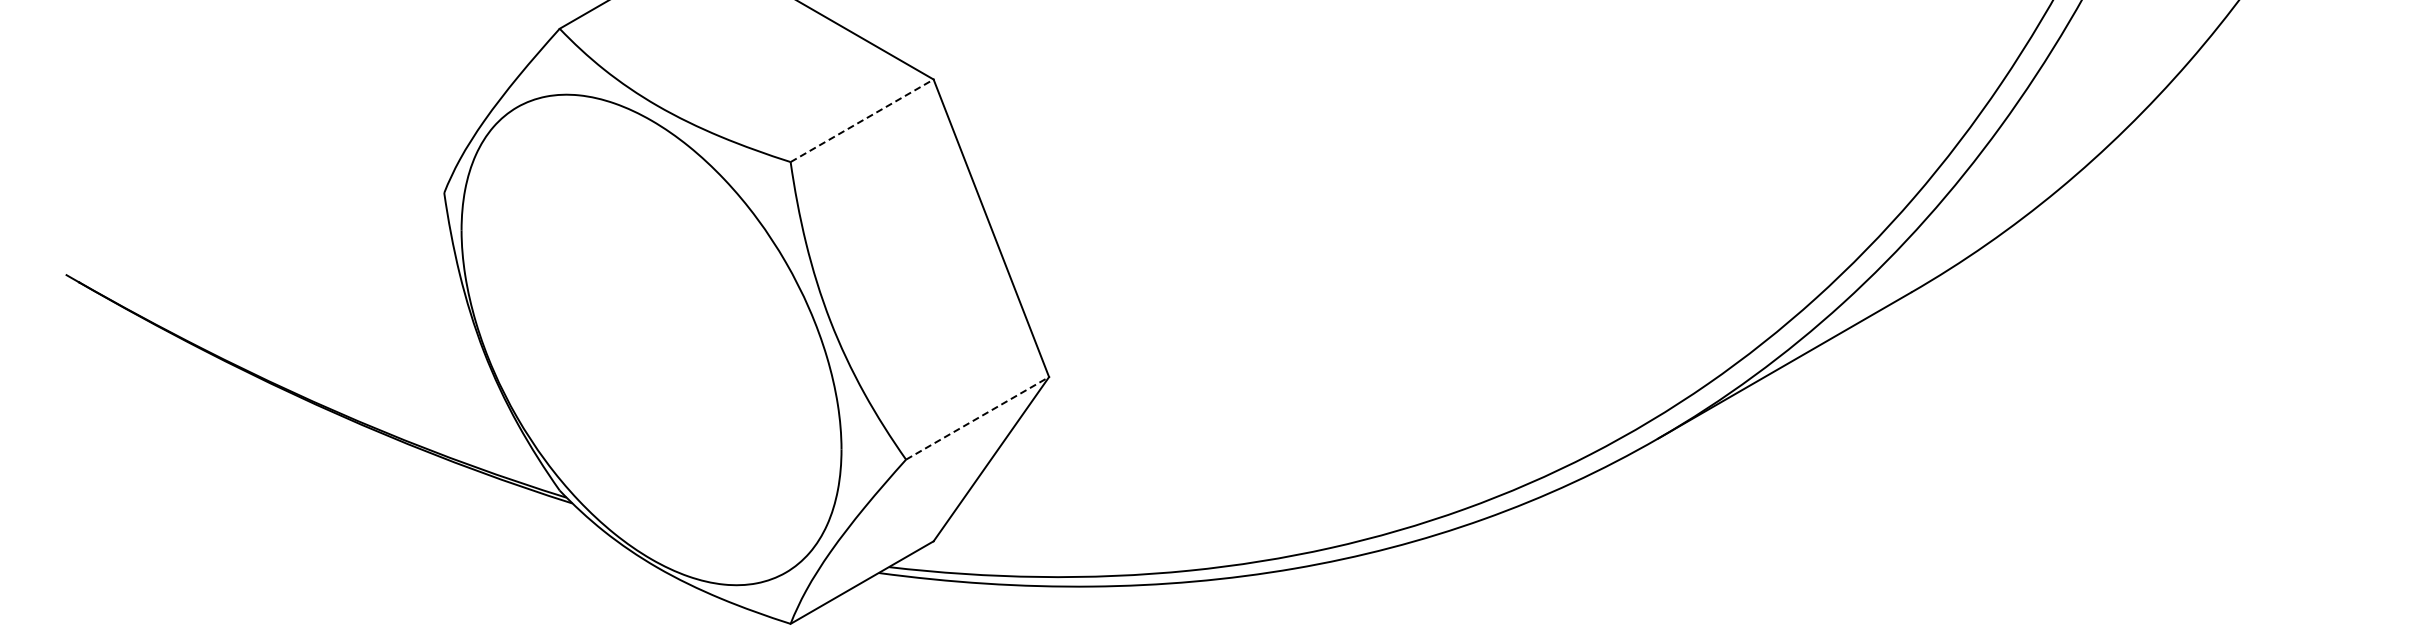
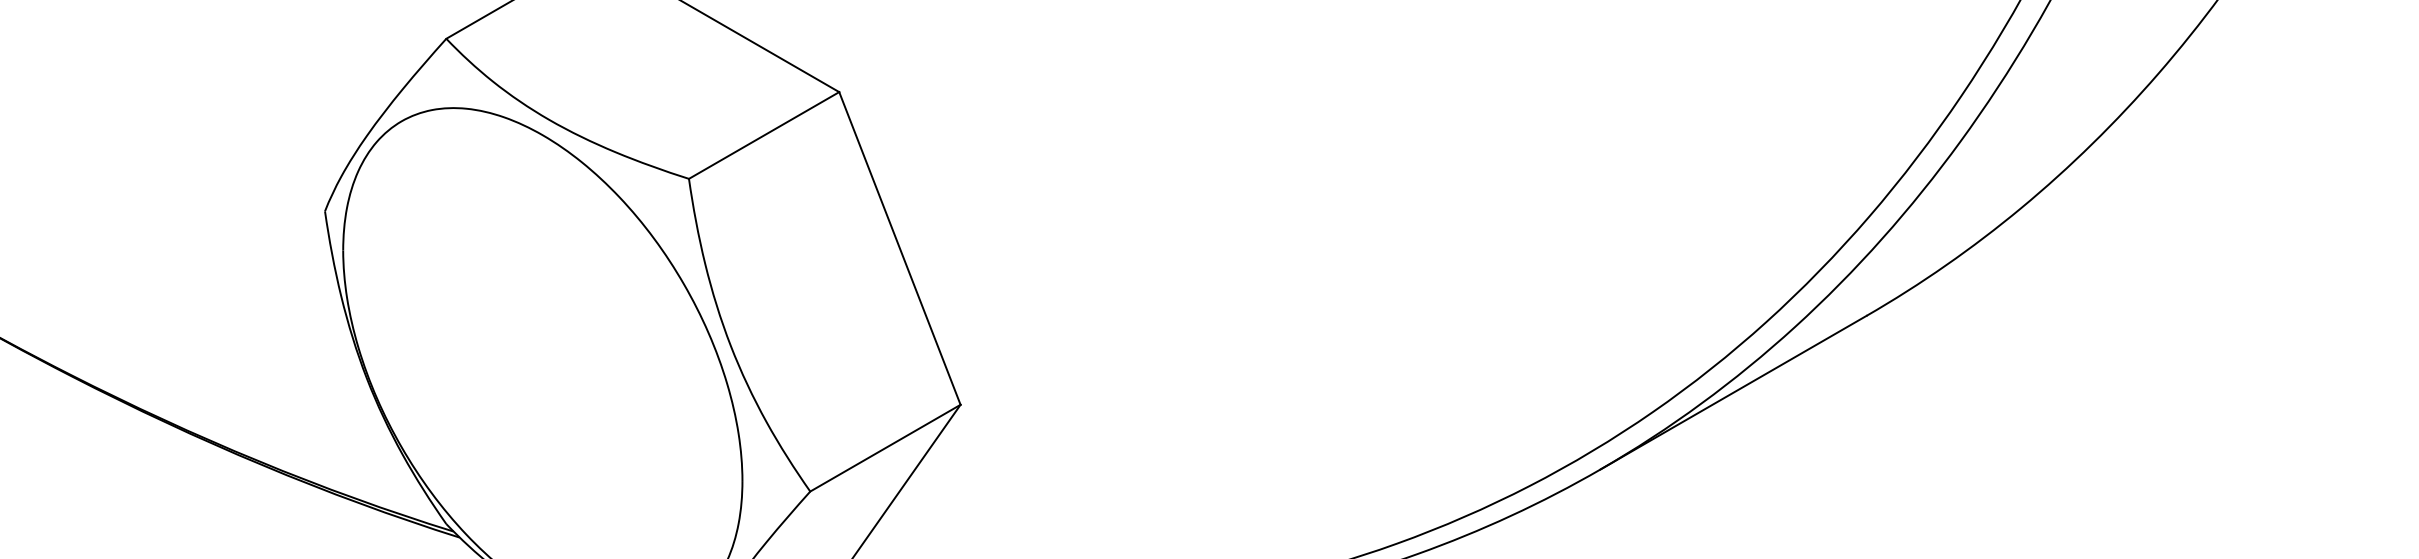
line: (862, 120) -> (764, 135), dashed -> solid
line: (977, 418) -> (885, 448), dashed -> solid

